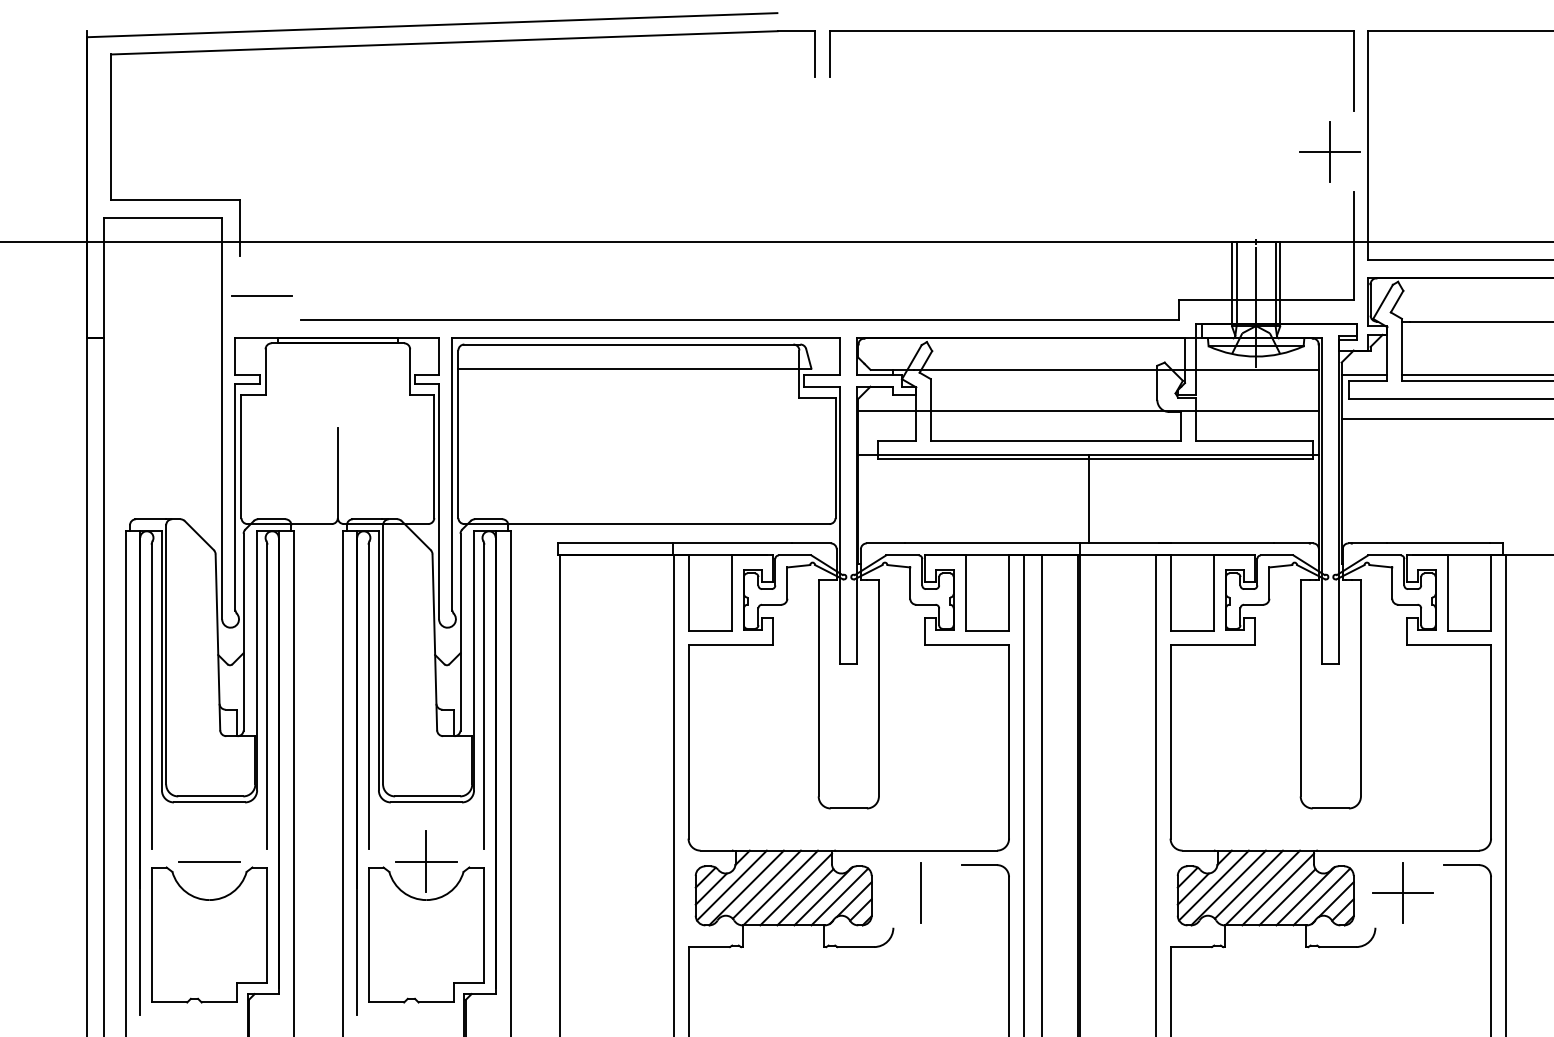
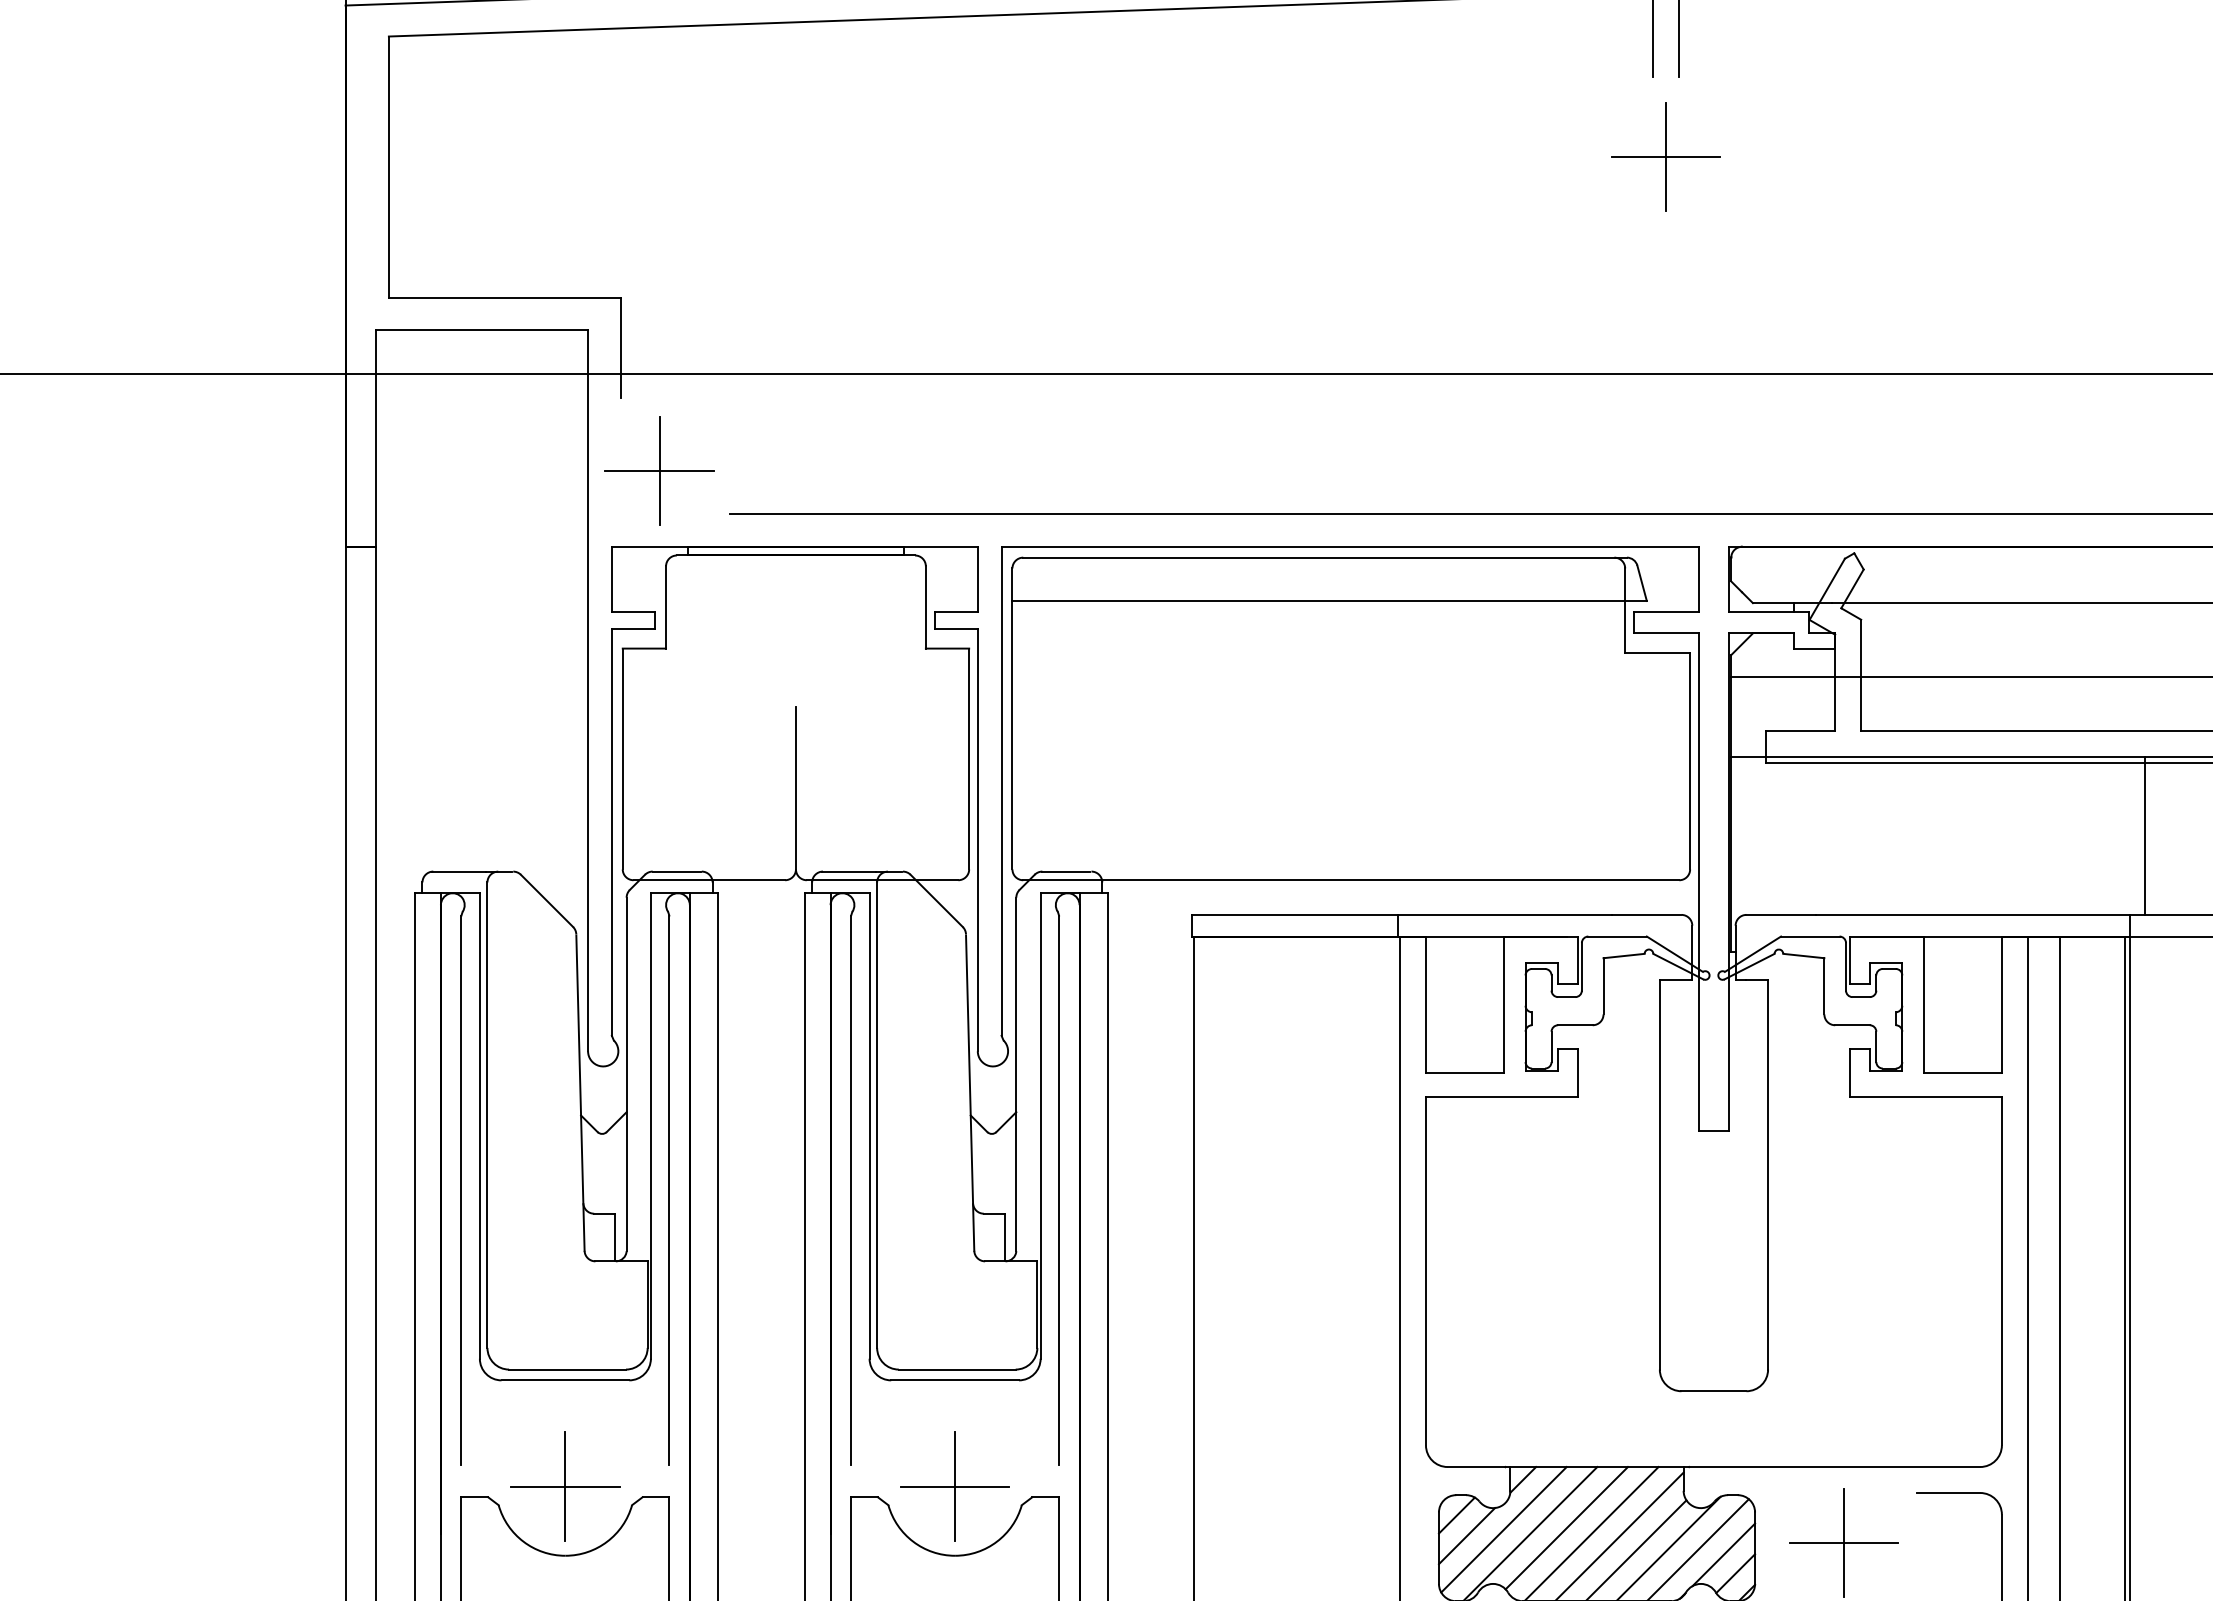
part: (821, 121) -> (1664, 156), added
line: (261, 296) -> (658, 471), added
line: (209, 861) -> (565, 1486), added
line: (920, 892) -> (1842, 1542), added

